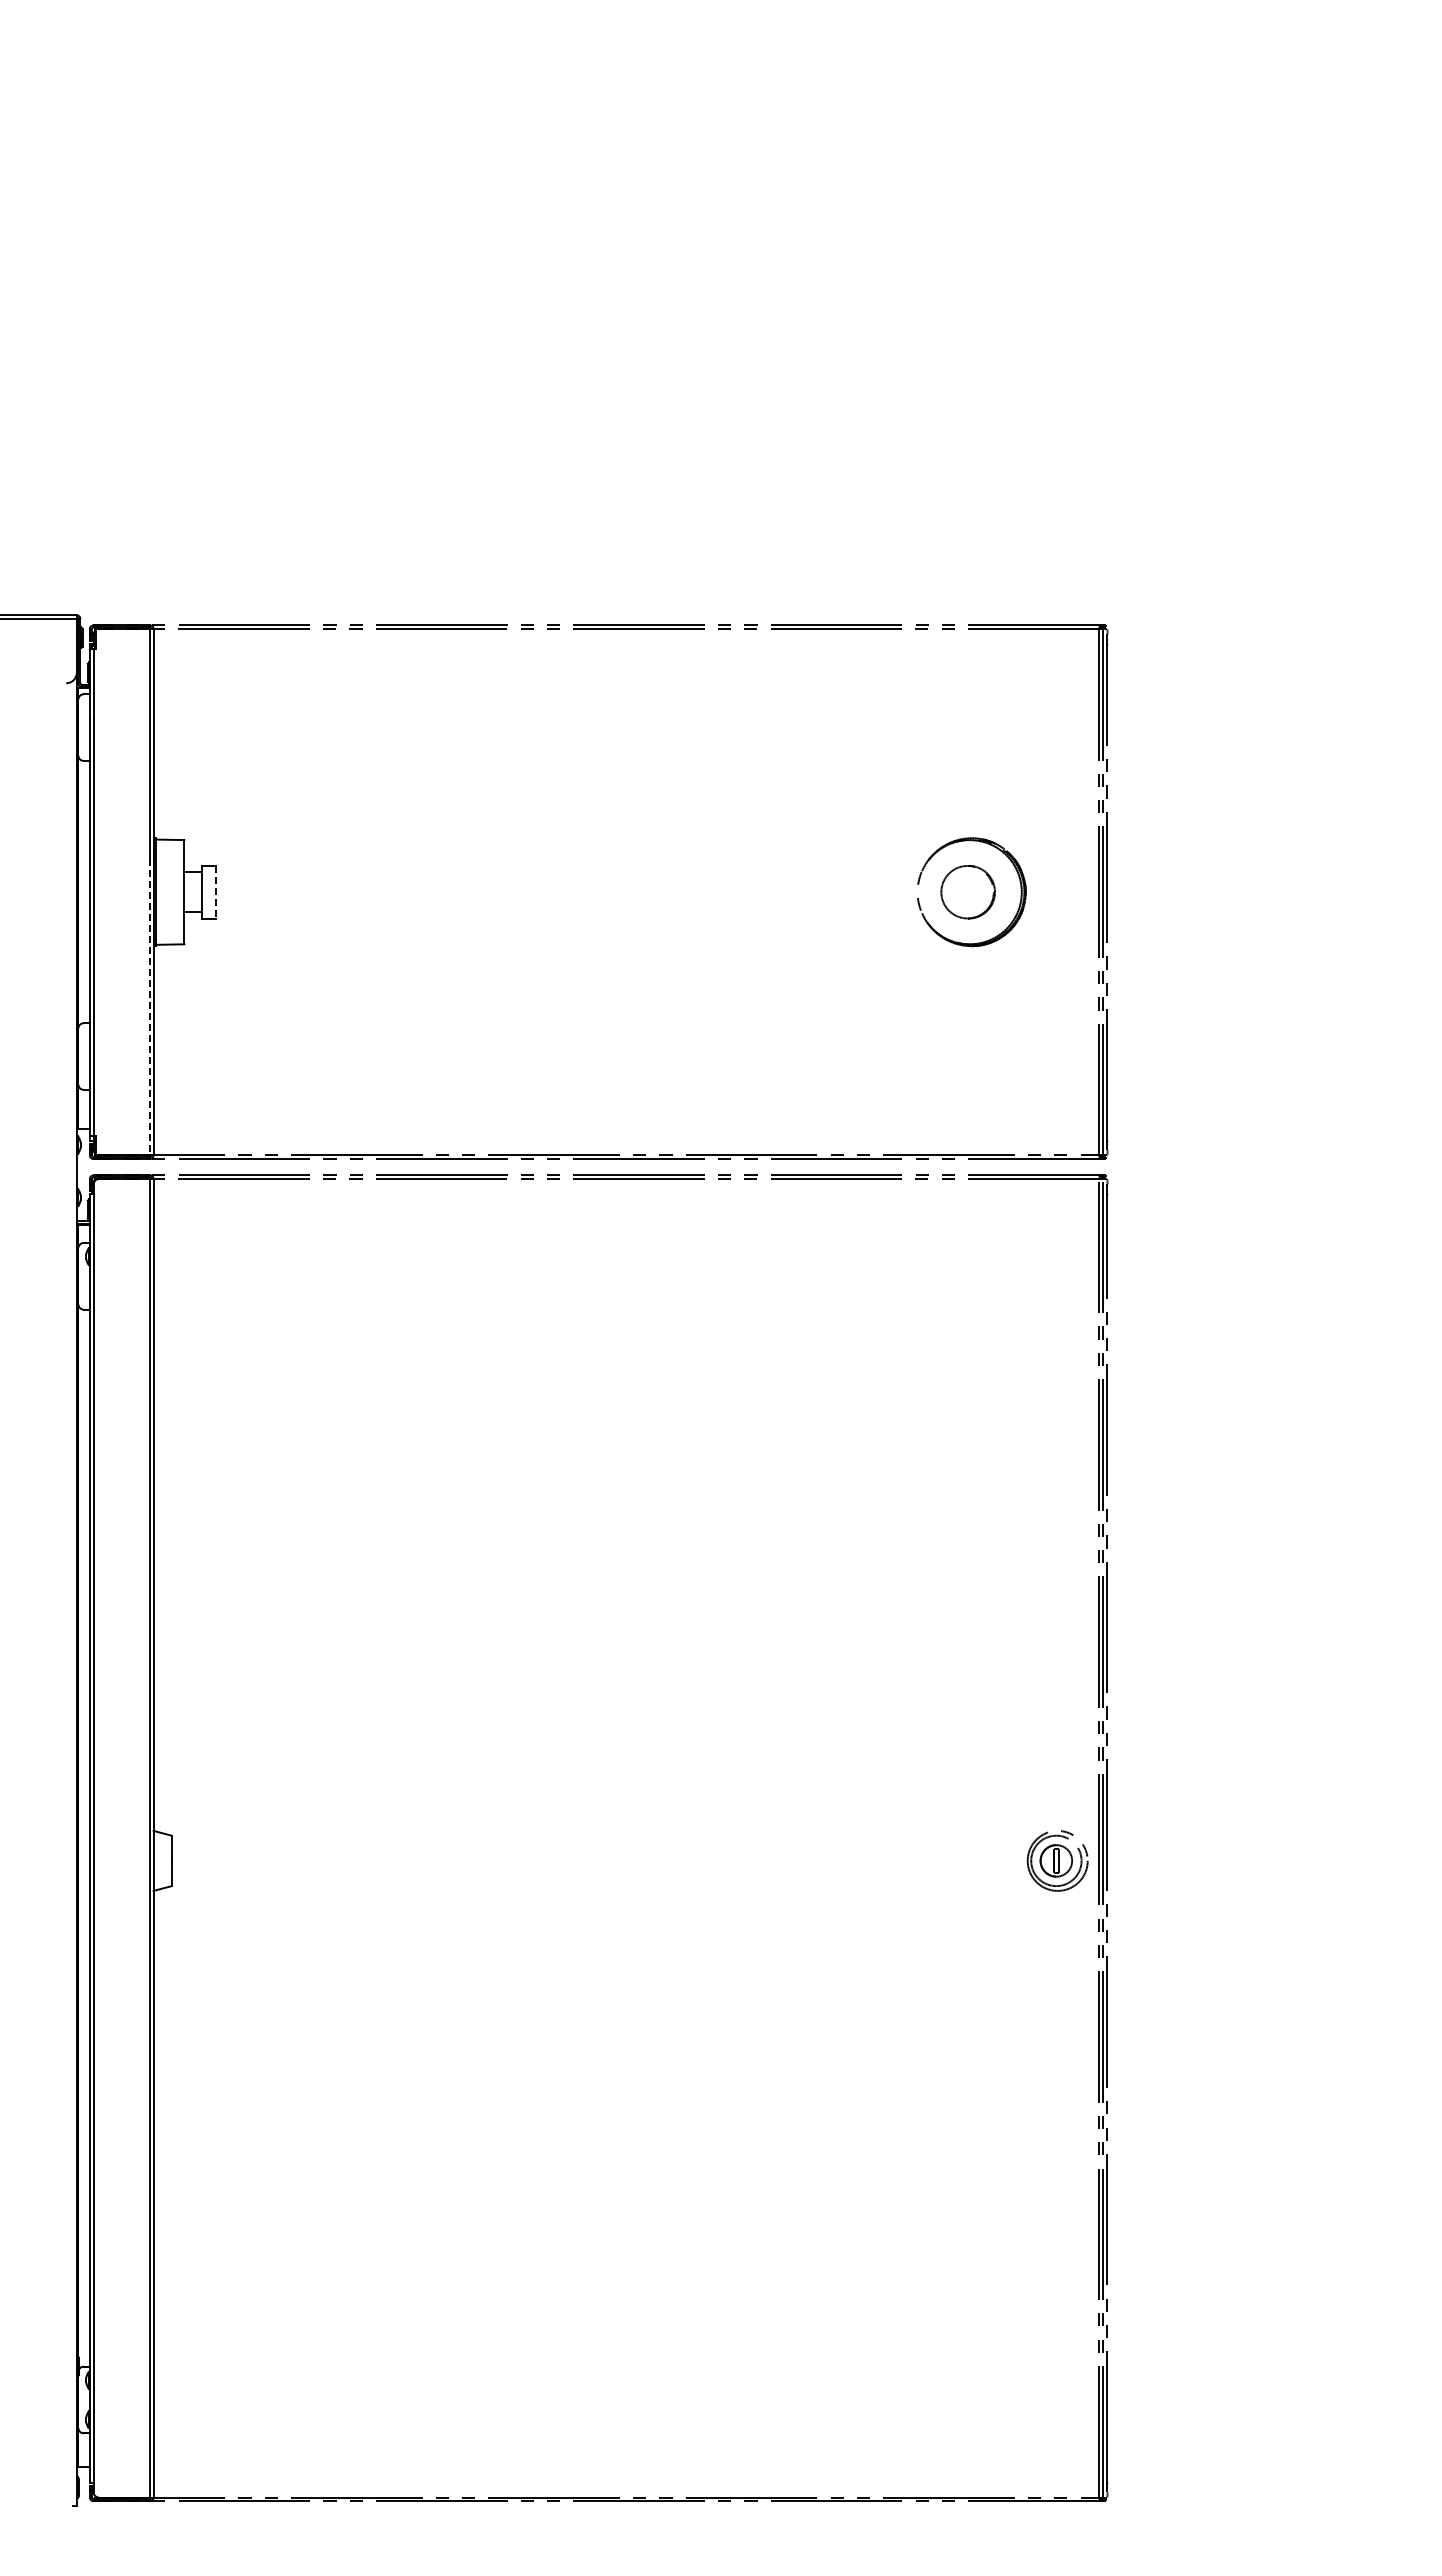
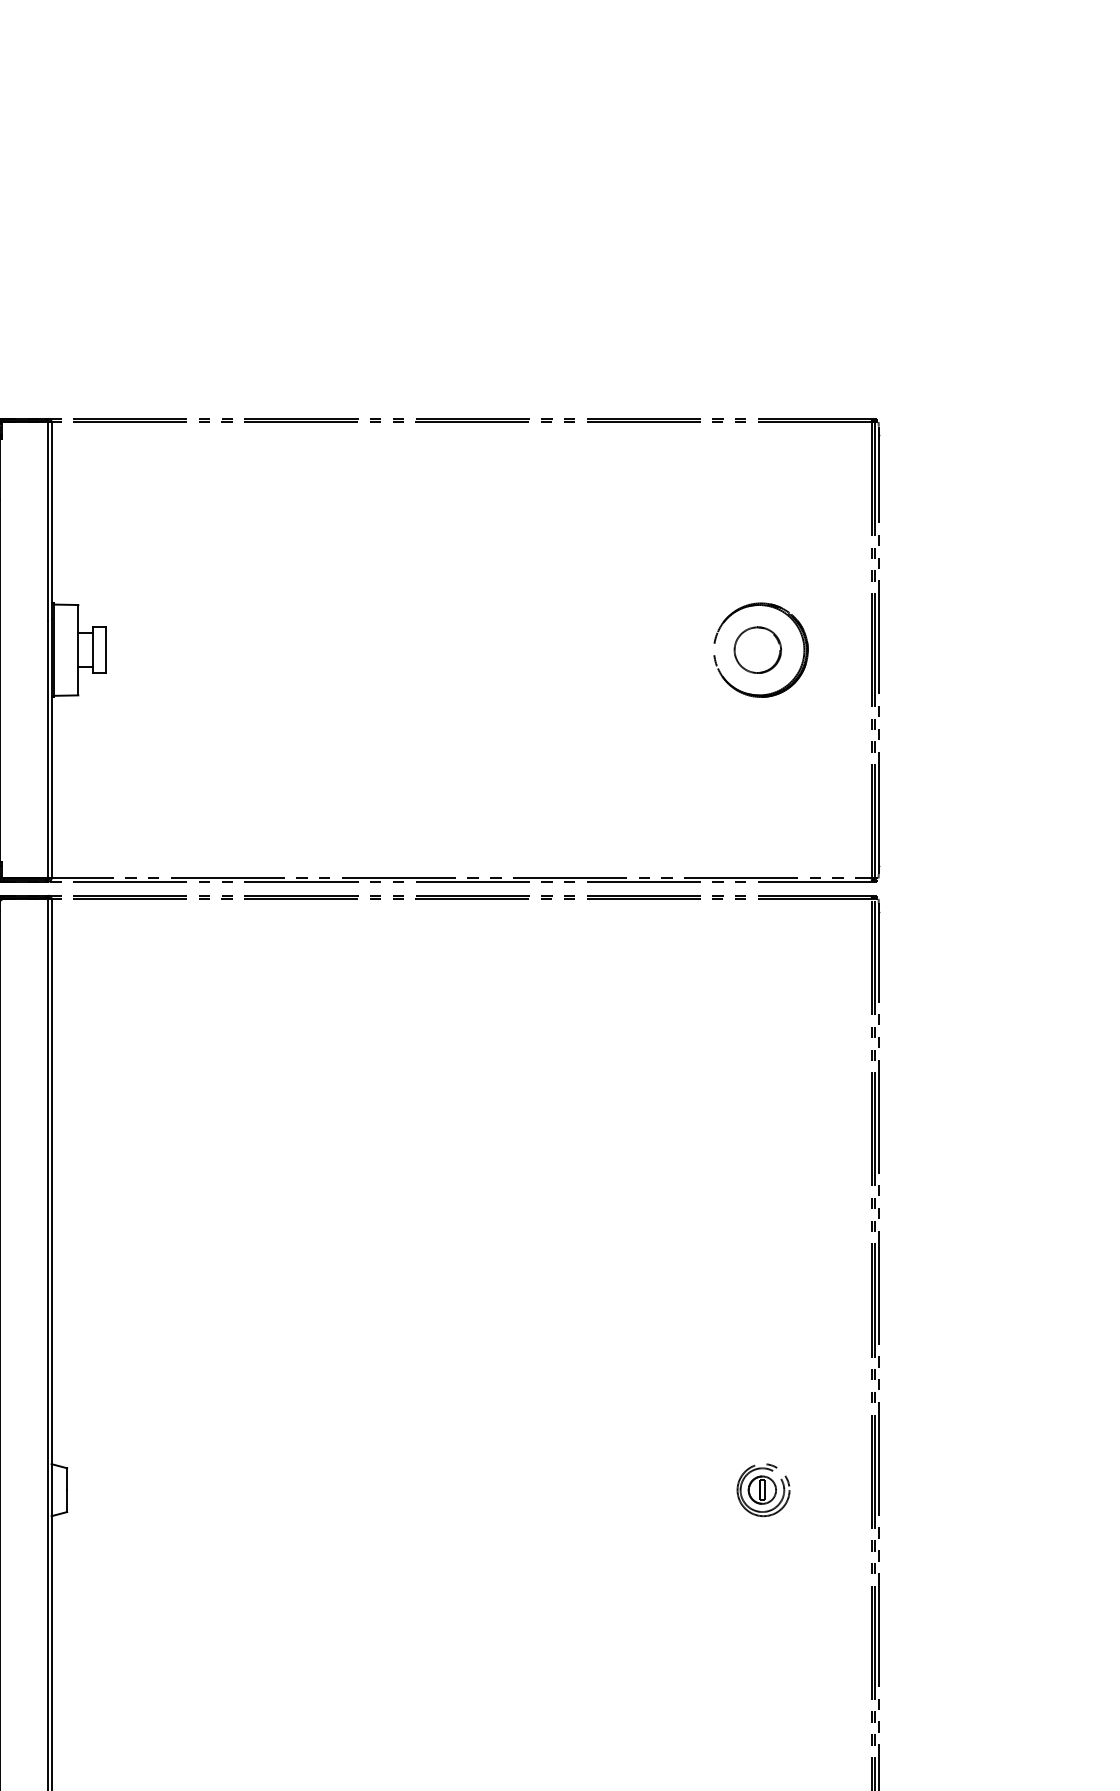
line: (216, 892) -> (106, 650), dashed -> solid
line: (149, 1007) -> (48, 750), dashed -> solid
part: (1057, 1860) -> (763, 1489), moved

